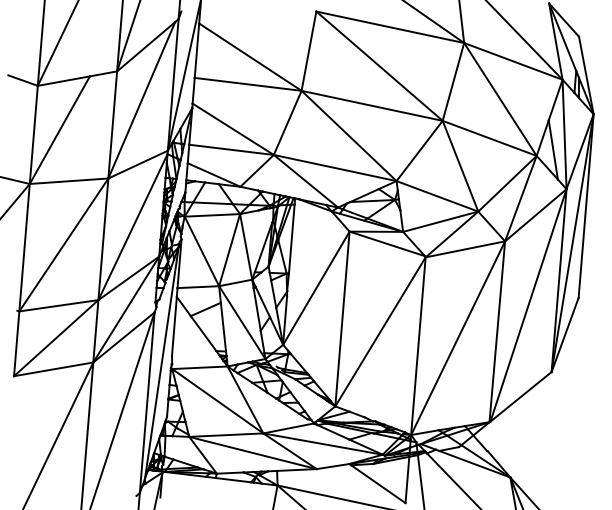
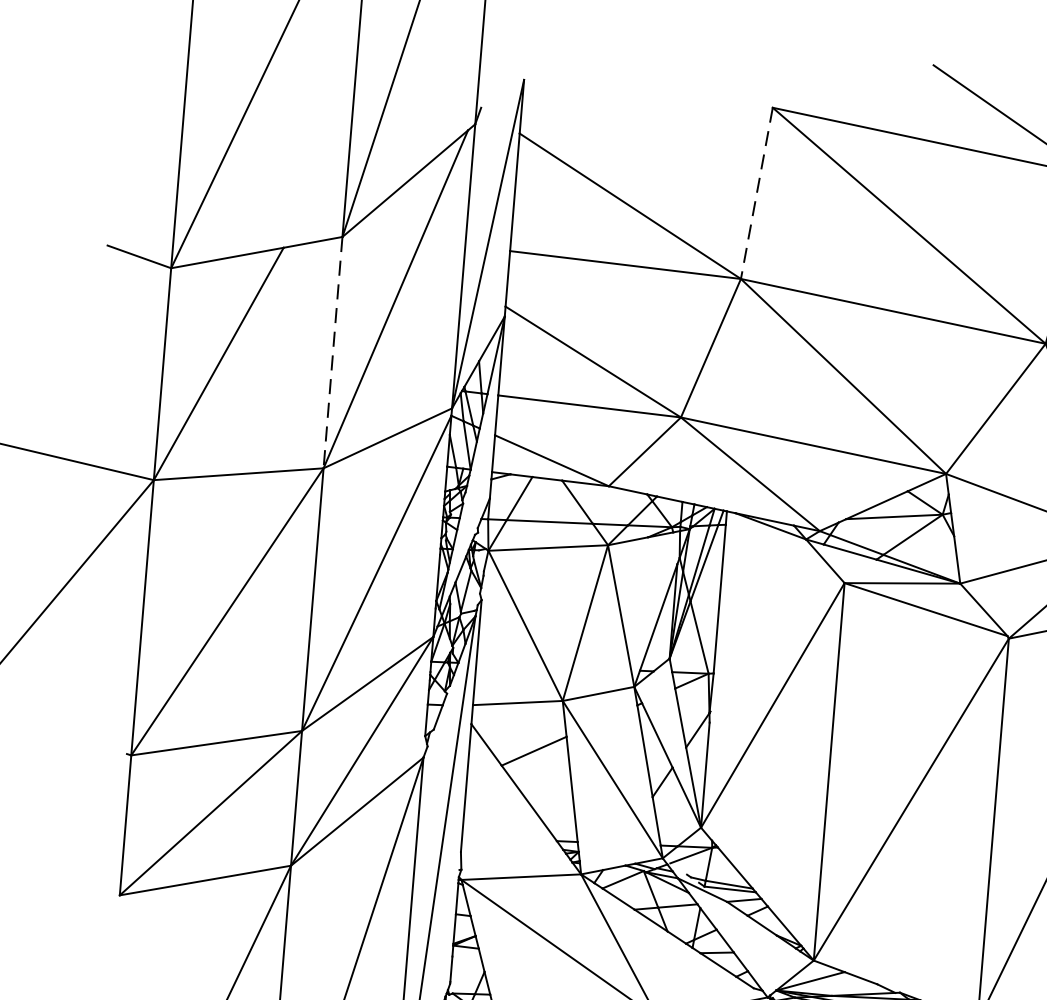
line: (308, 51) -> (755, 193), solid -> dashed
line: (112, 124) -> (332, 351), solid -> dashed

